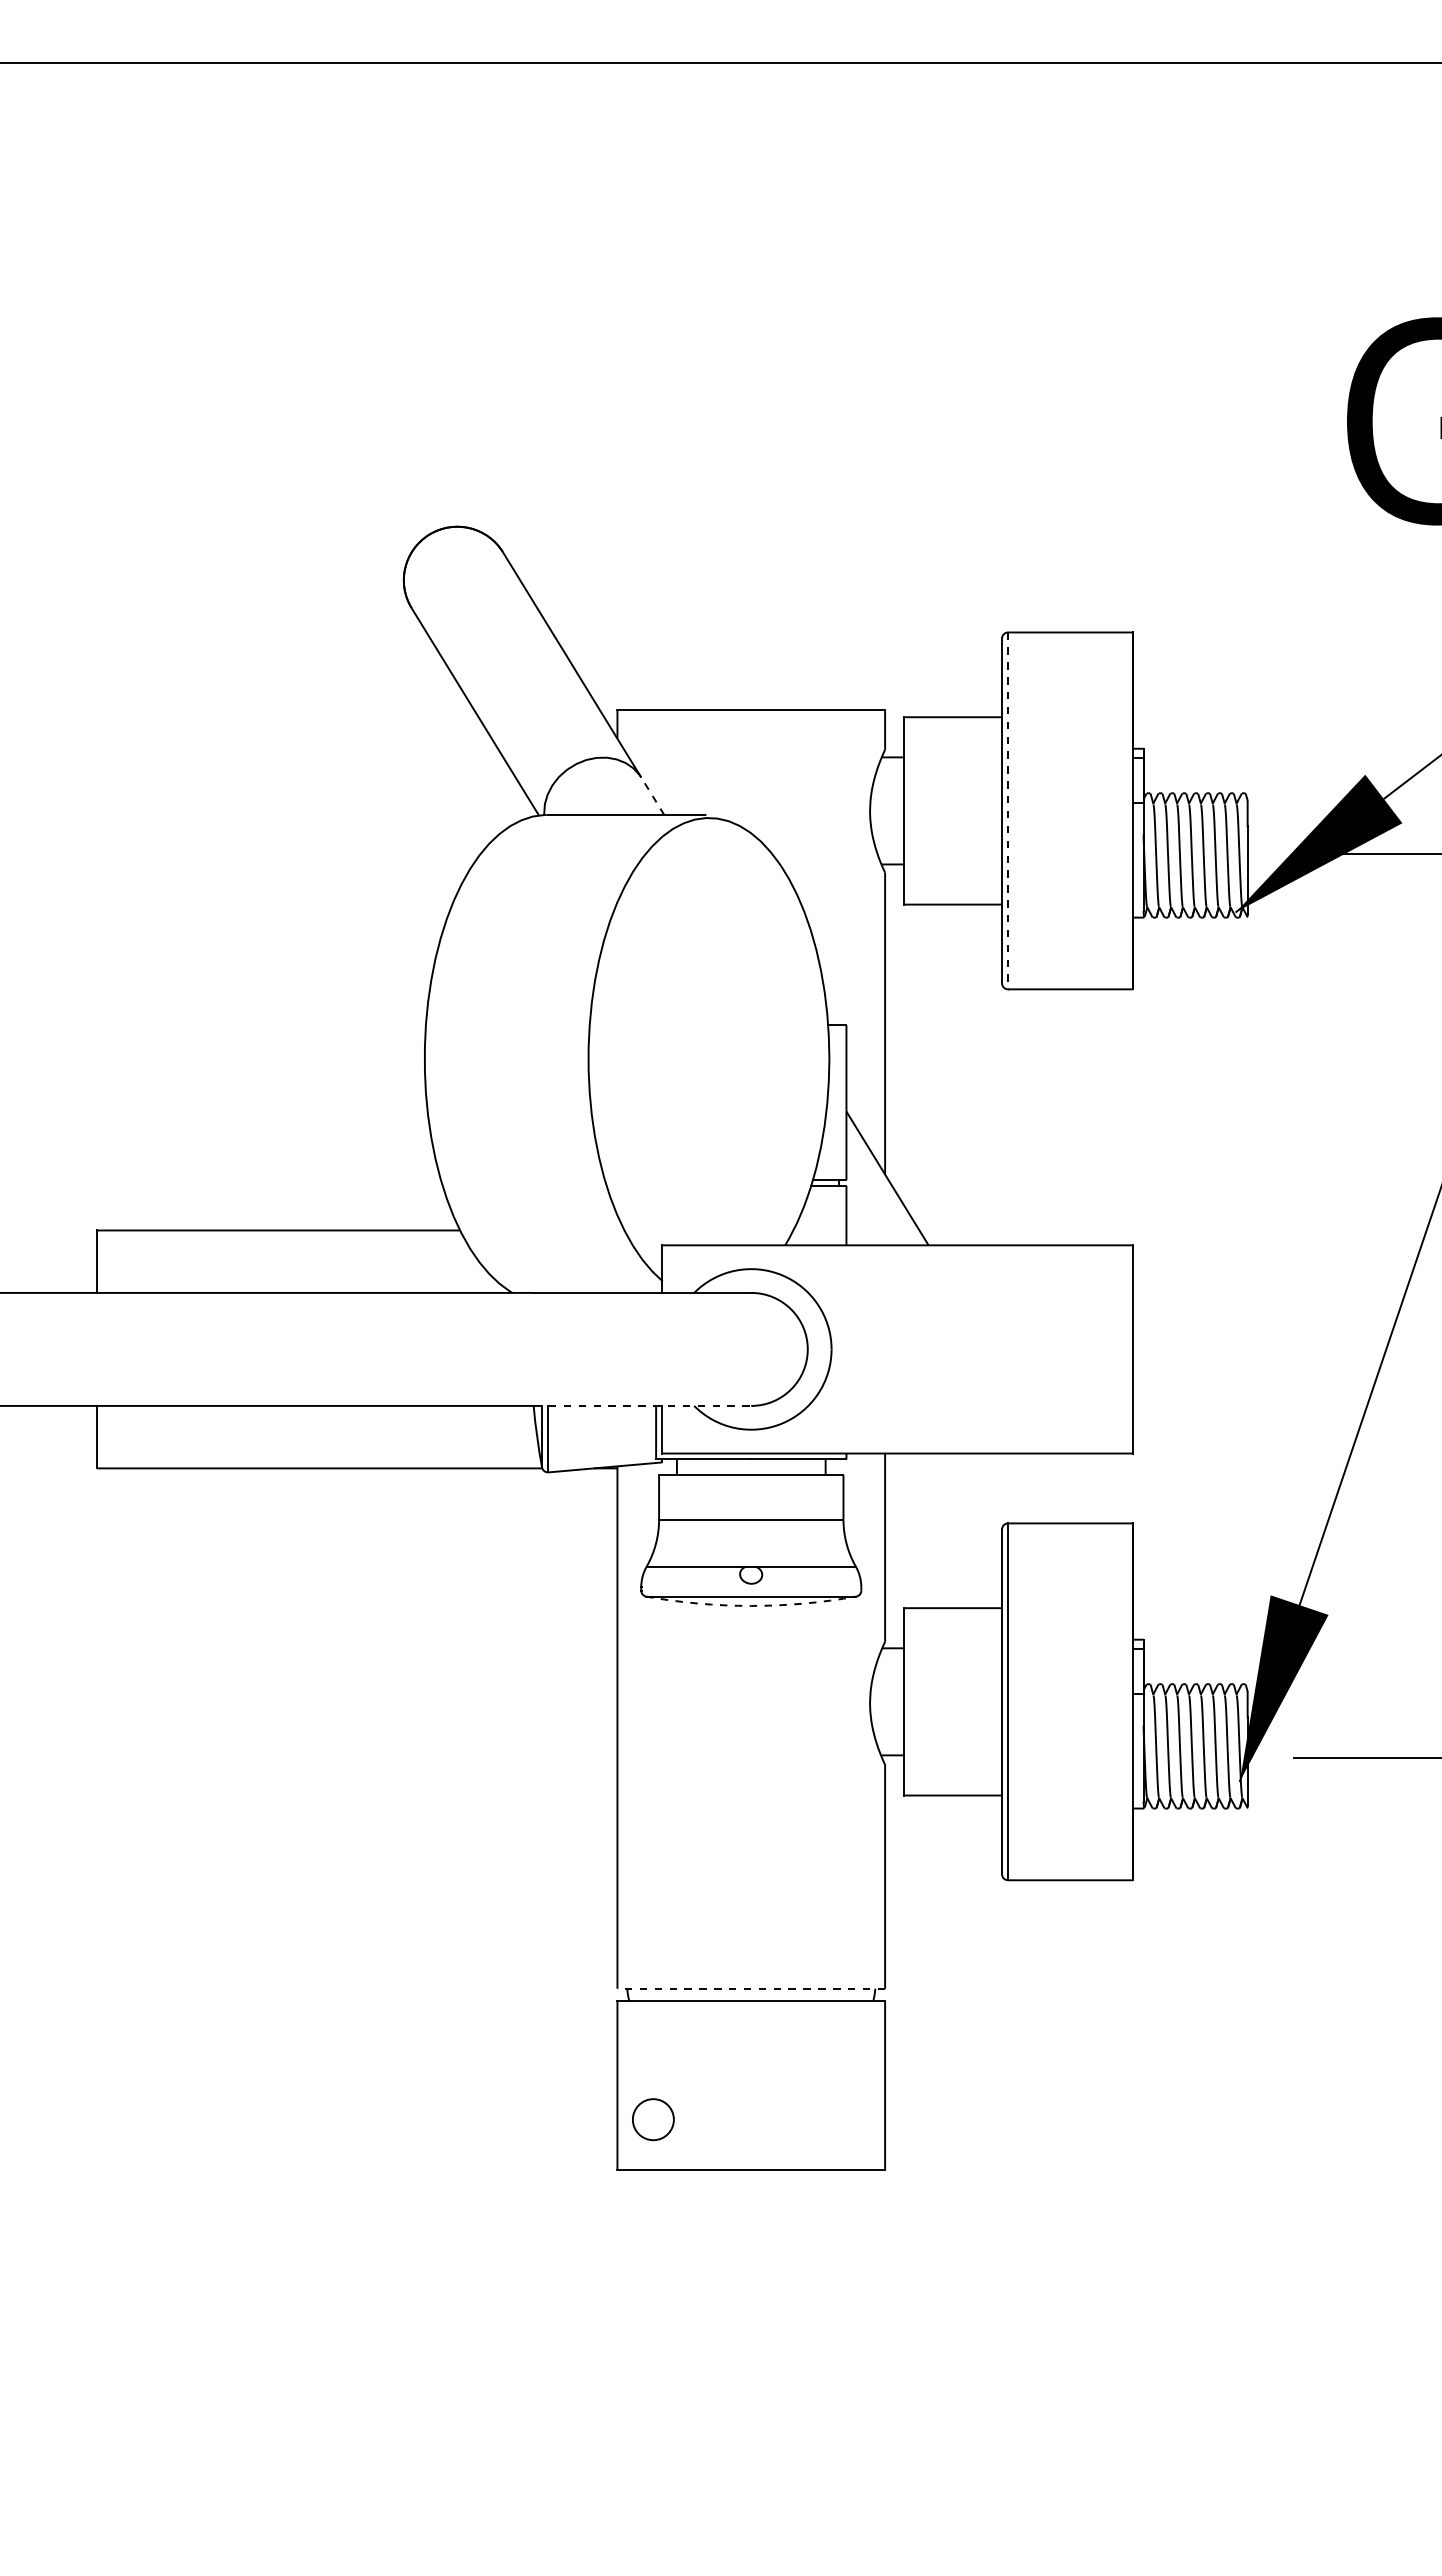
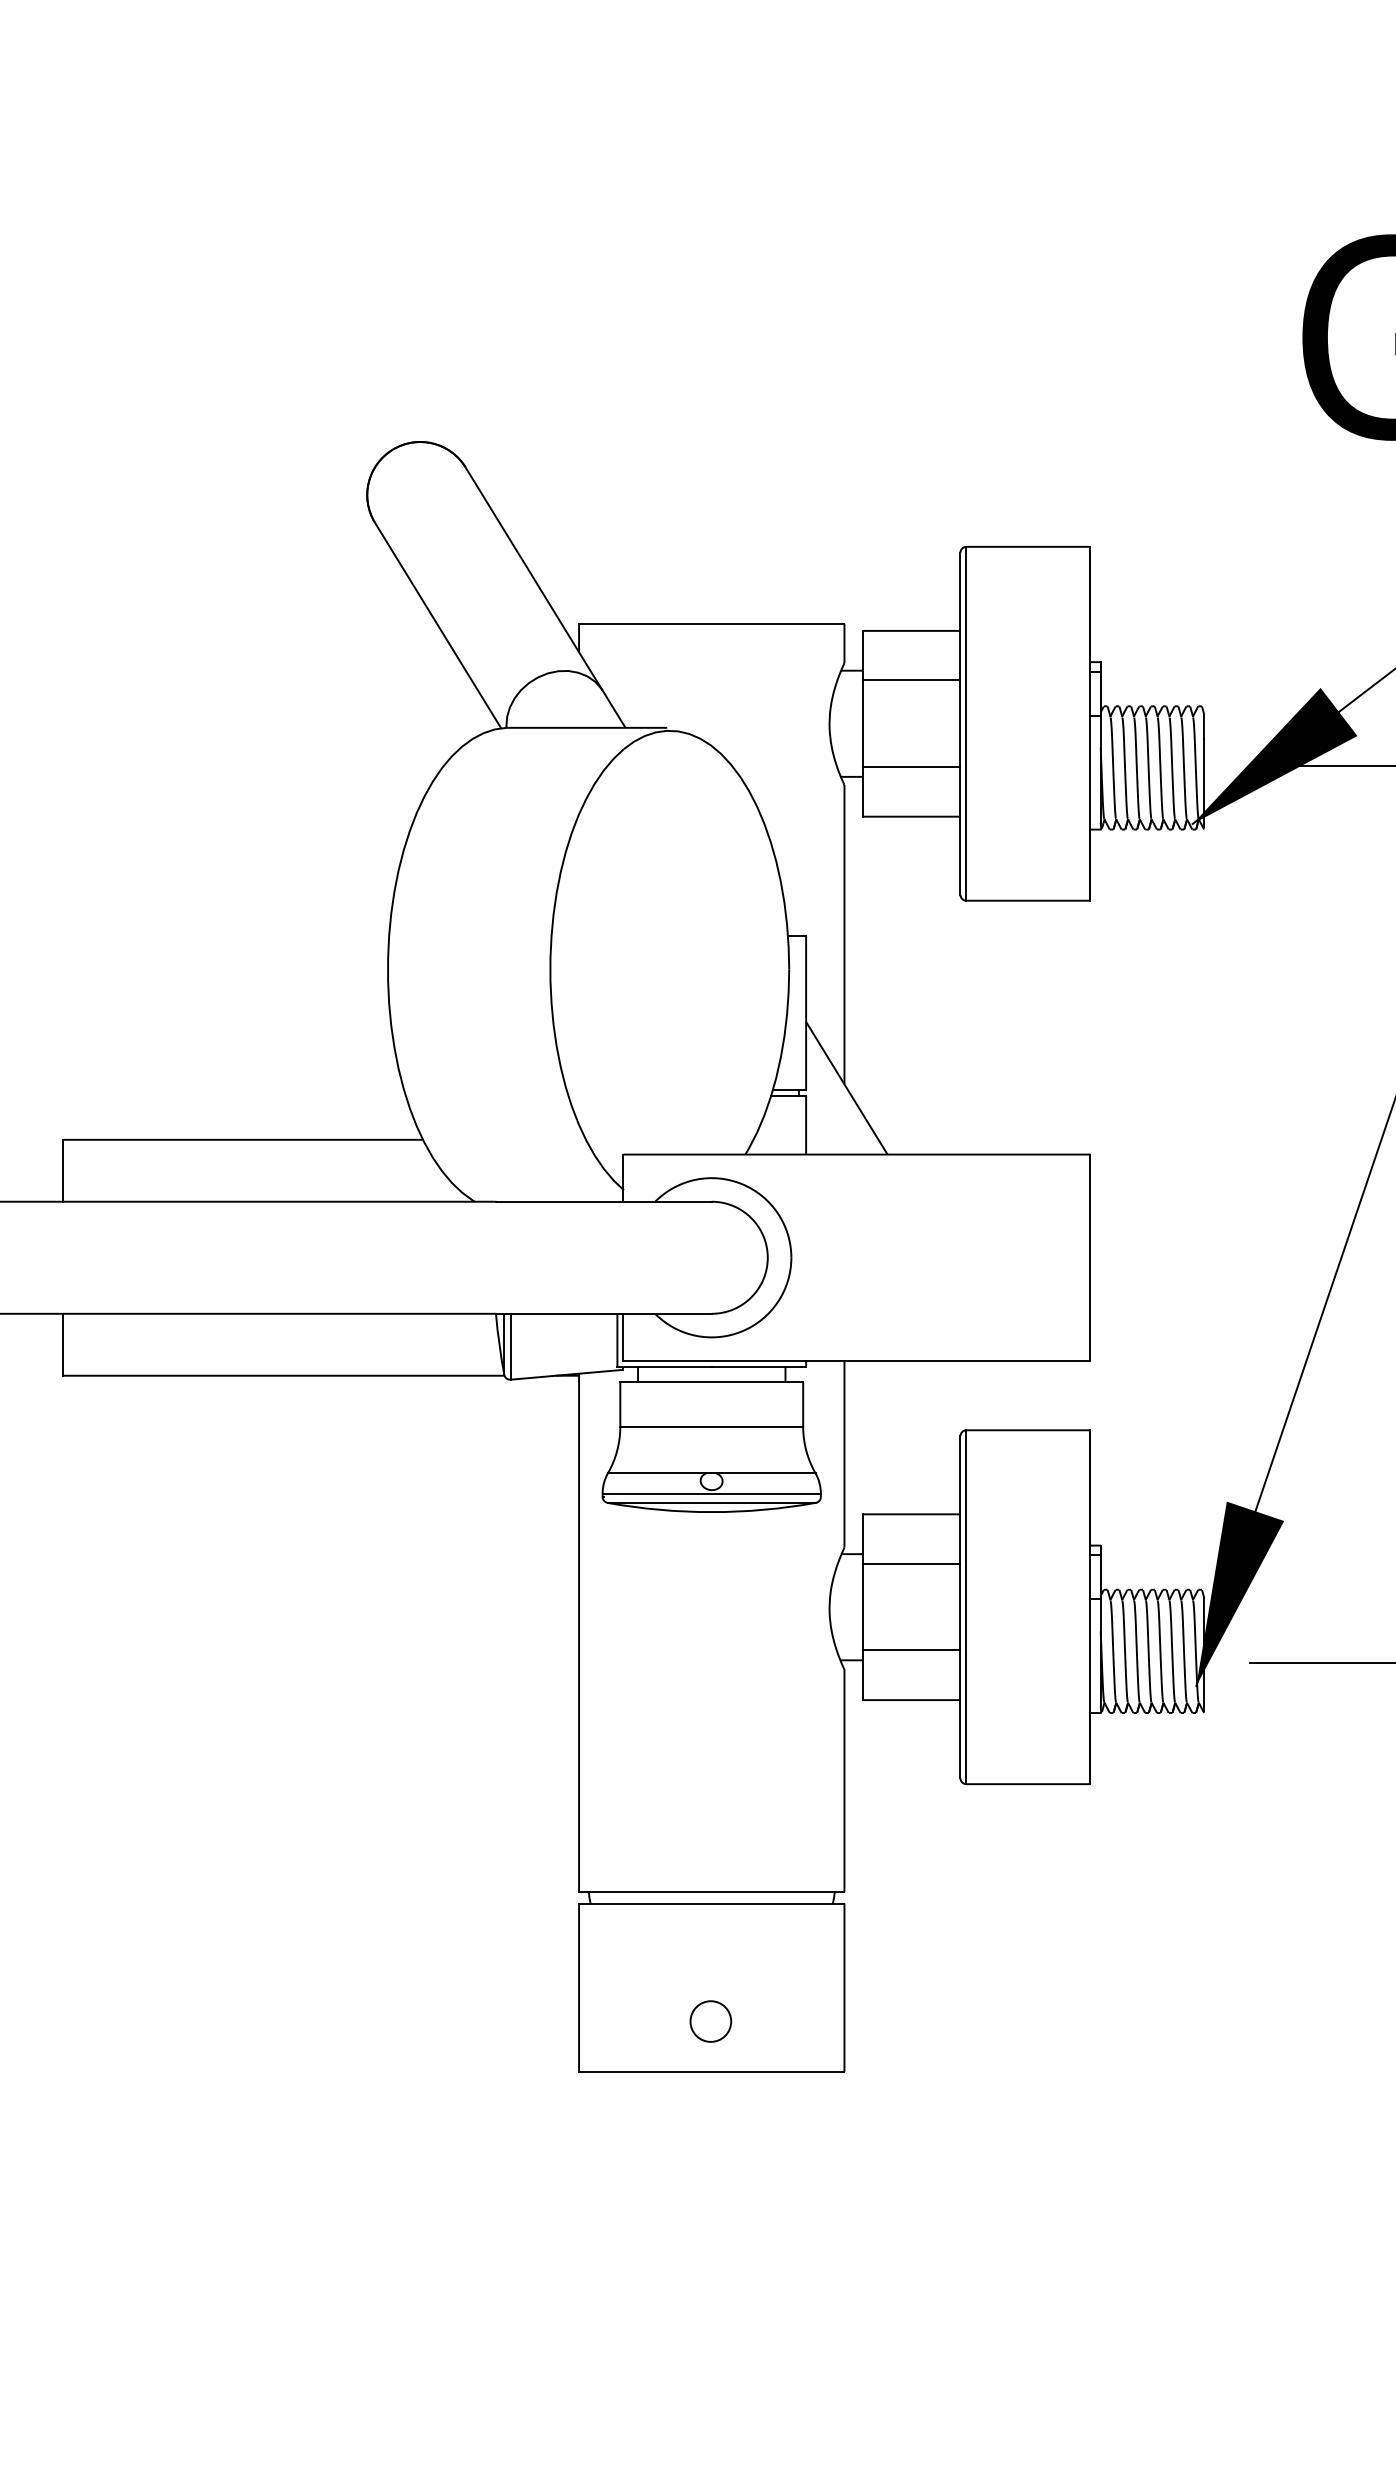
line: (953, 767) -> (912, 680), added
line: (653, 796) -> (614, 709), dashed -> solid
line: (1008, 811) -> (966, 724), dashed -> solid
line: (953, 854) -> (912, 767), added
line: (642, 1405) -> (603, 1313), dashed -> solid
line: (751, 1587) -> (711, 1493), added
arc: (751, 1605) -> (711, 1511), dashed -> solid
line: (953, 1657) -> (912, 1563), added
line: (953, 1744) -> (912, 1649), added
line: (751, 1988) -> (711, 1891), dashed -> solid
circle: (653, 2119) -> (710, 2021), moved

